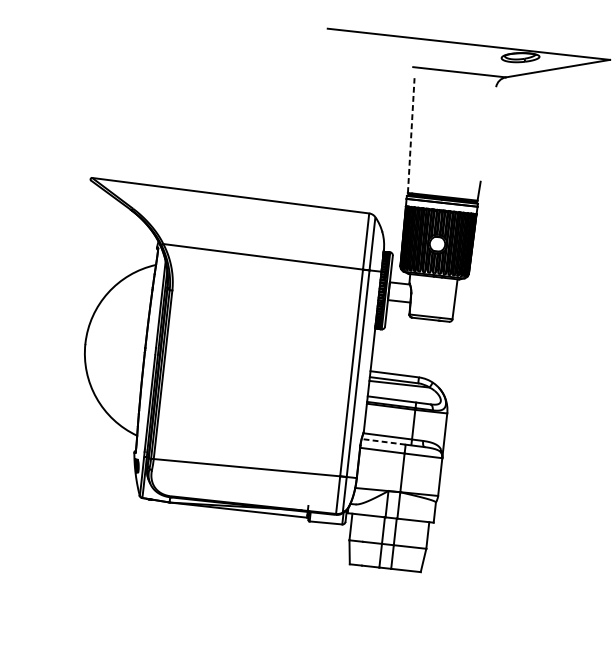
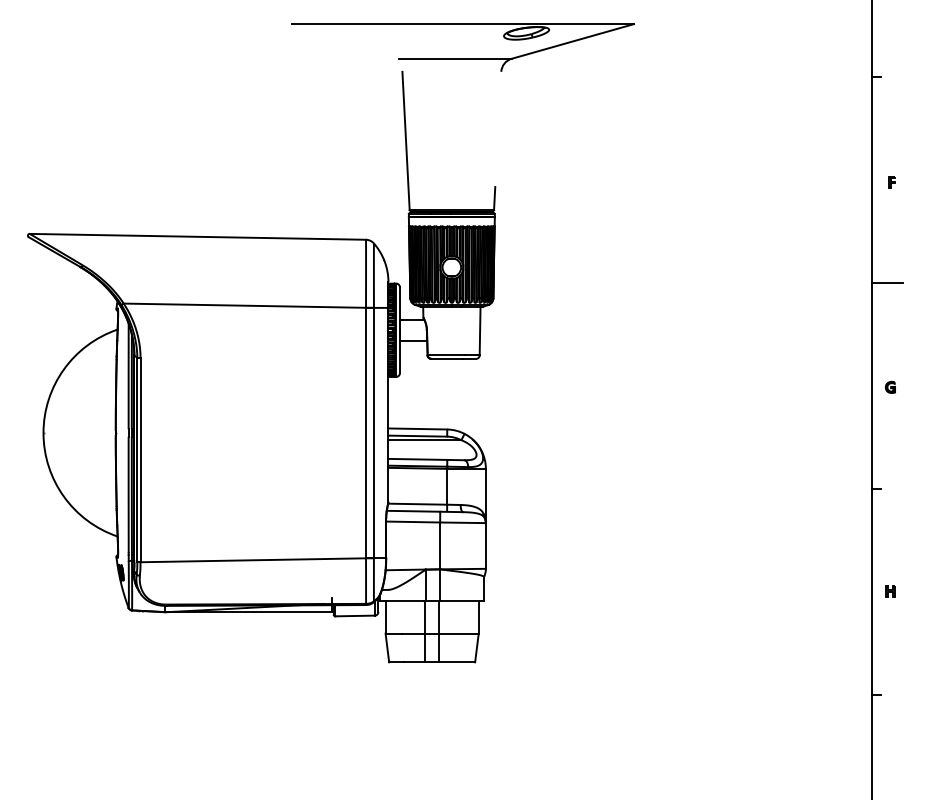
line: (411, 135) -> (406, 140), dashed -> solid
line: (383, 442) -> (413, 511), dashed -> solid

